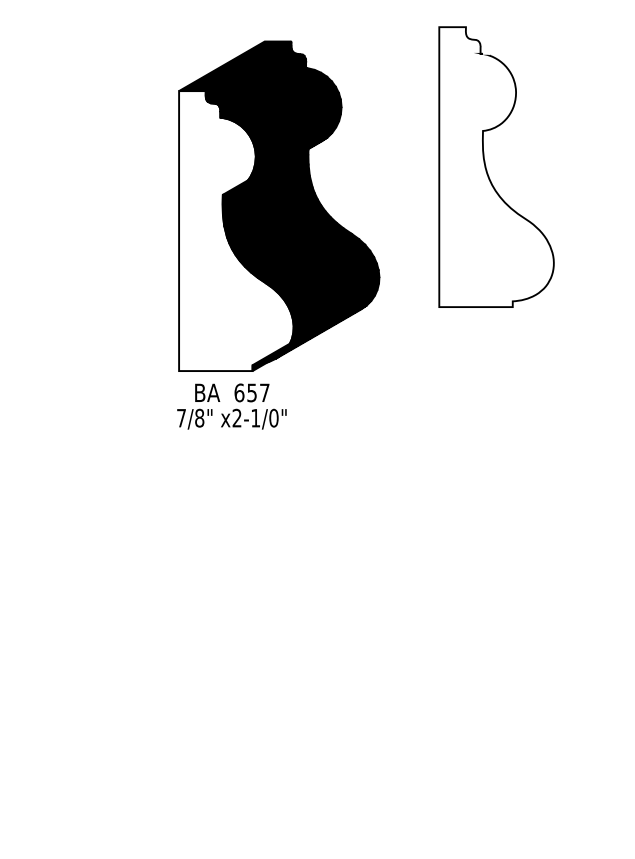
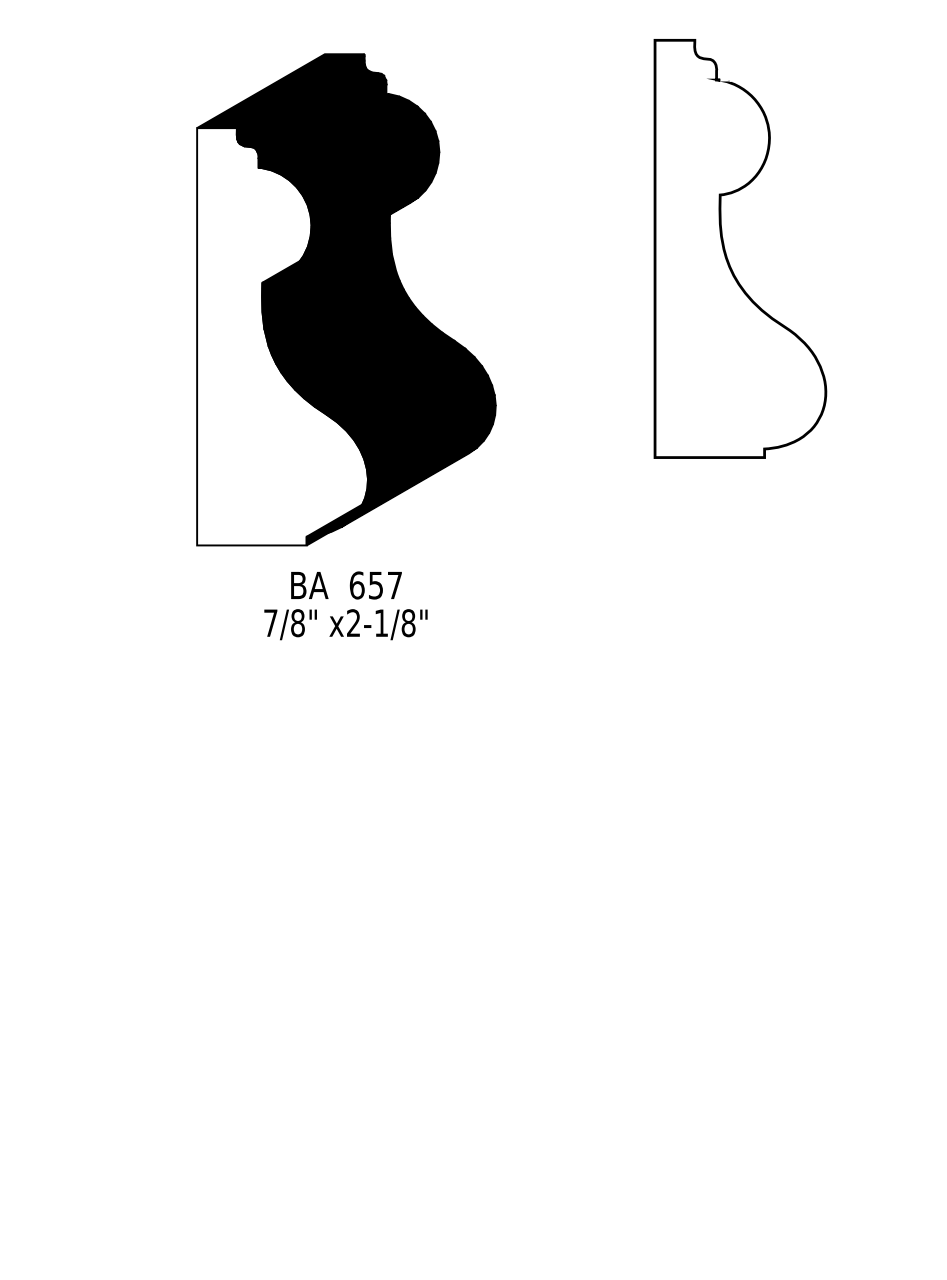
part: (279, 205) -> (346, 298), moved
text: (273, 418) -> (407, 623), x2-1/0" -> x2-1/8"

